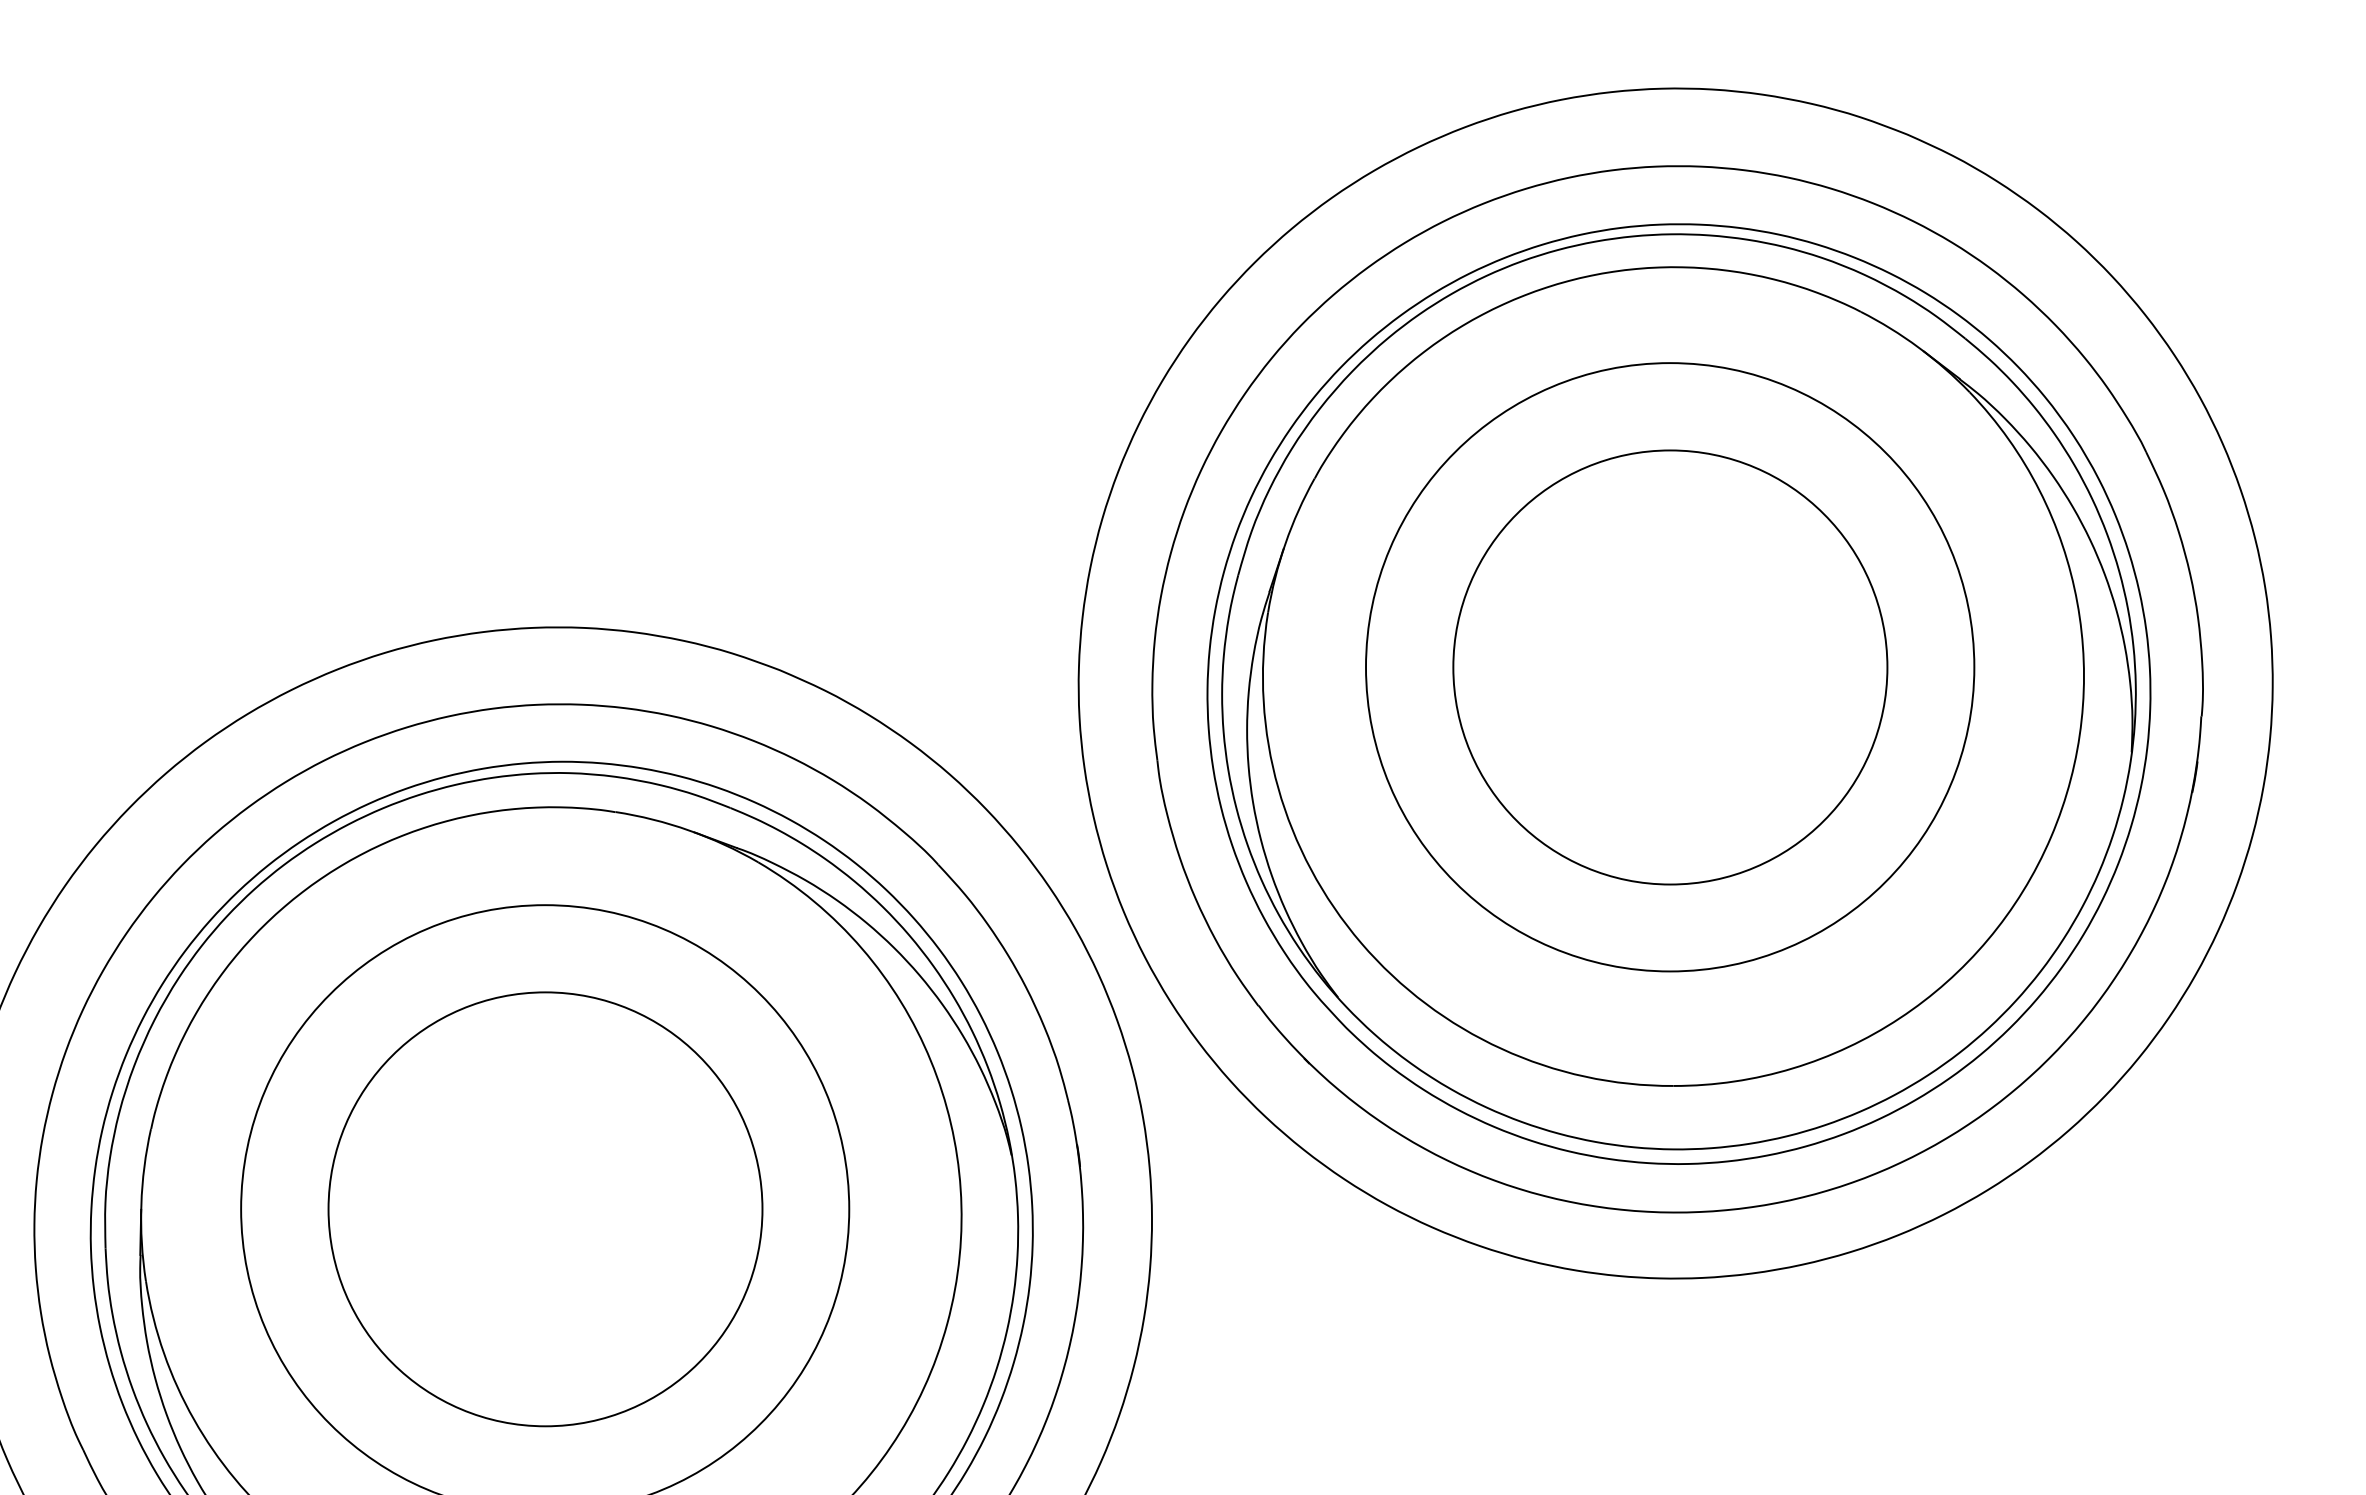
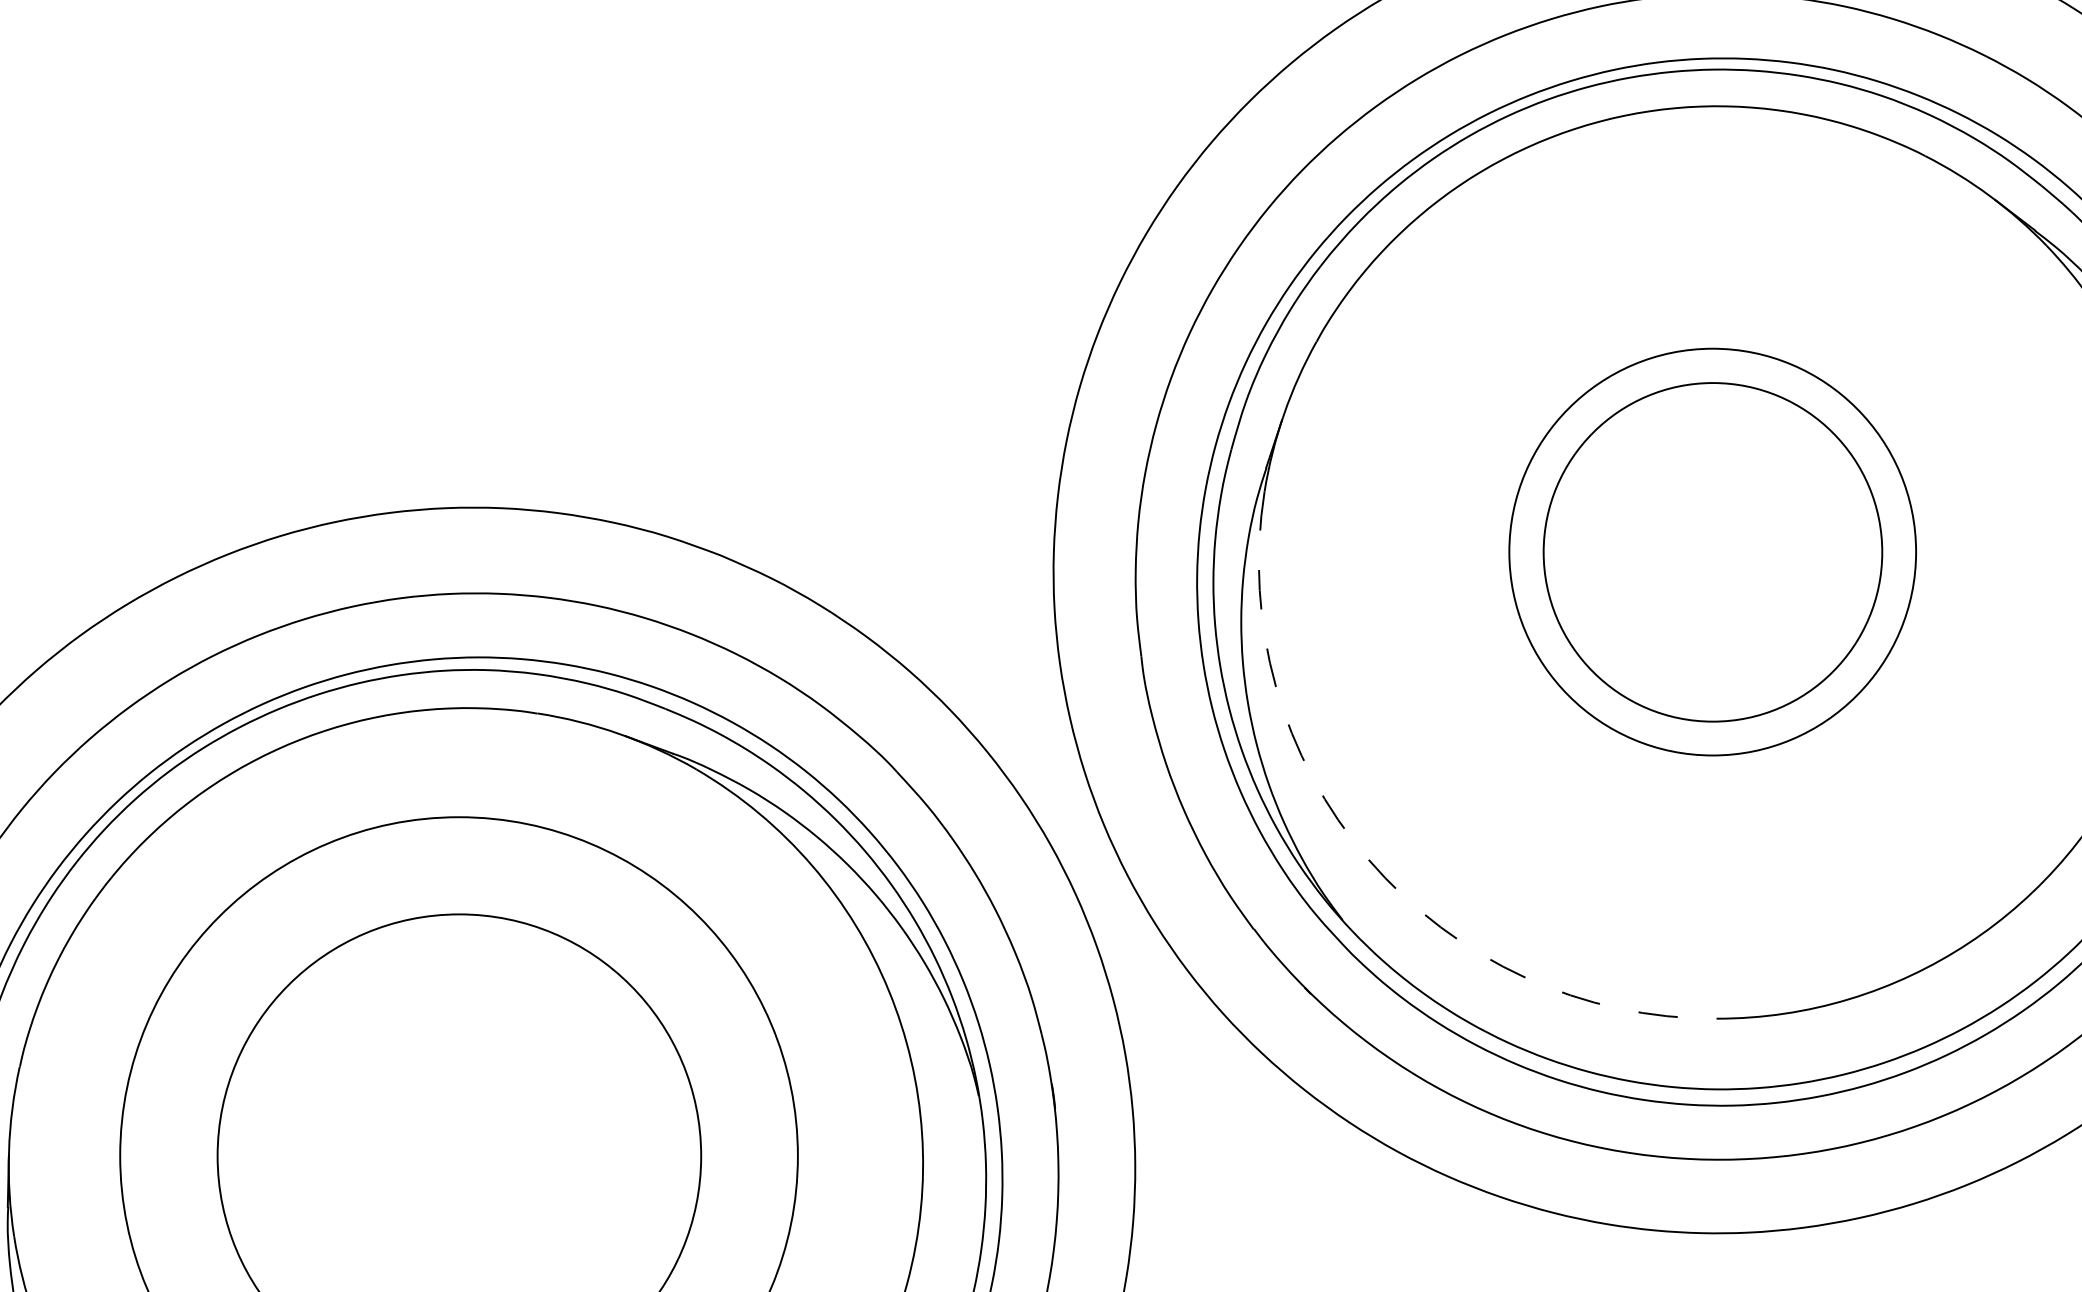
circle: (1670, 667) -> (1713, 552), size x0.6
circle: (1670, 667) -> (1713, 552), size x0.7
arc: (1361, 943) -> (1368, 859), solid -> dashed

